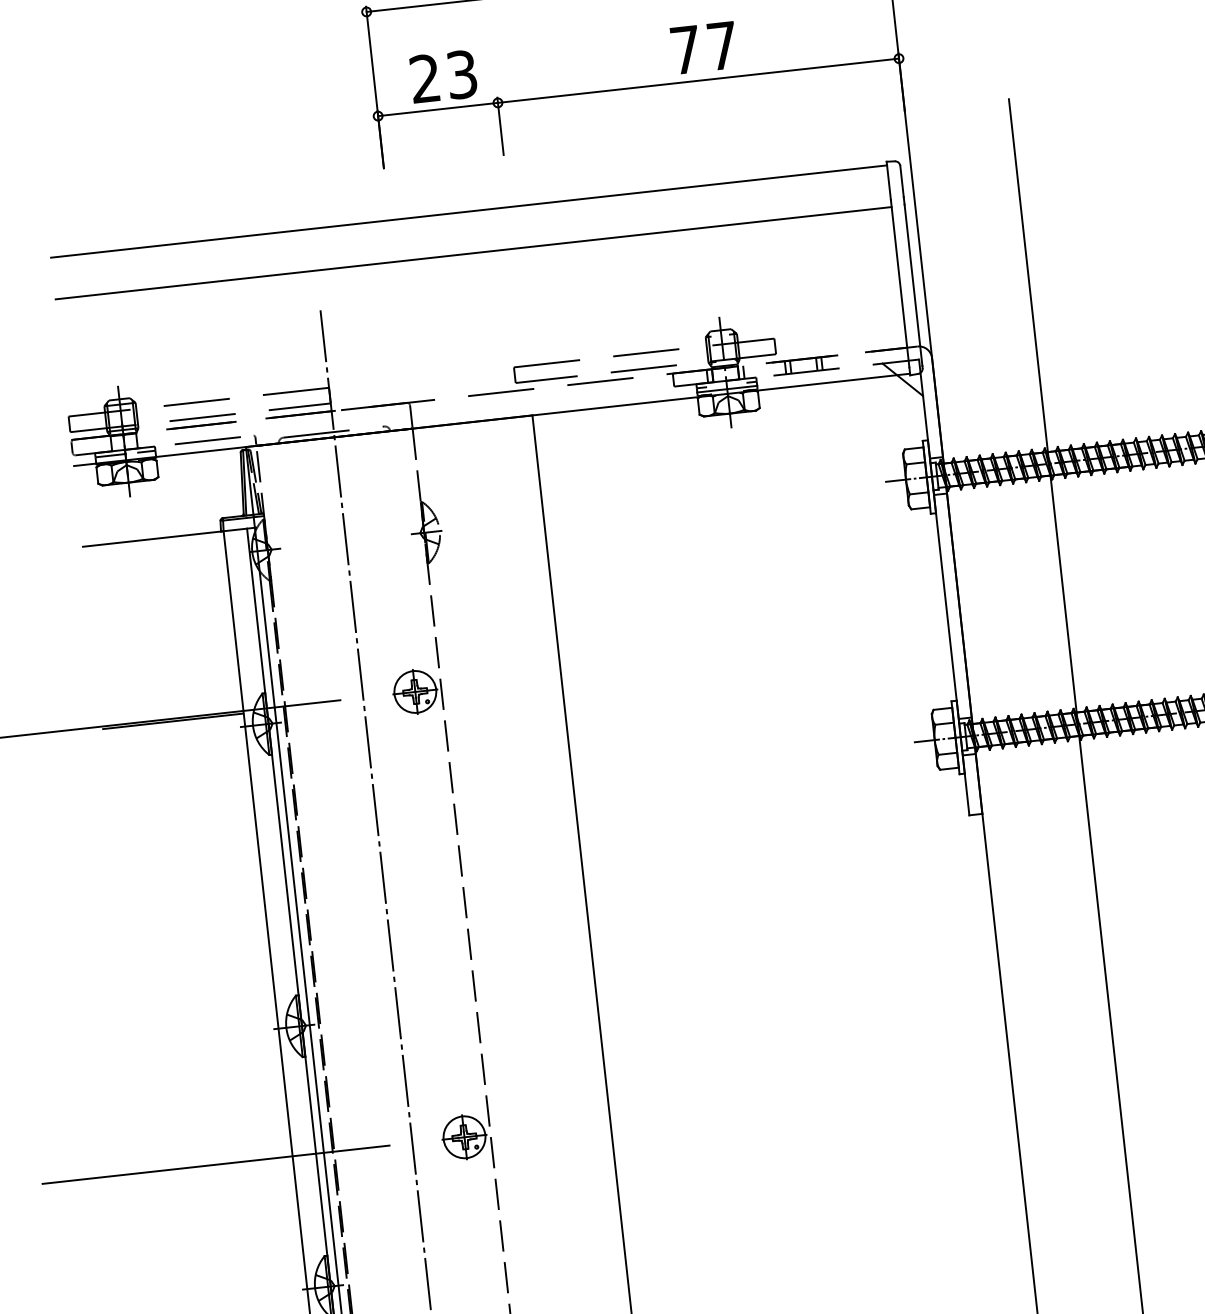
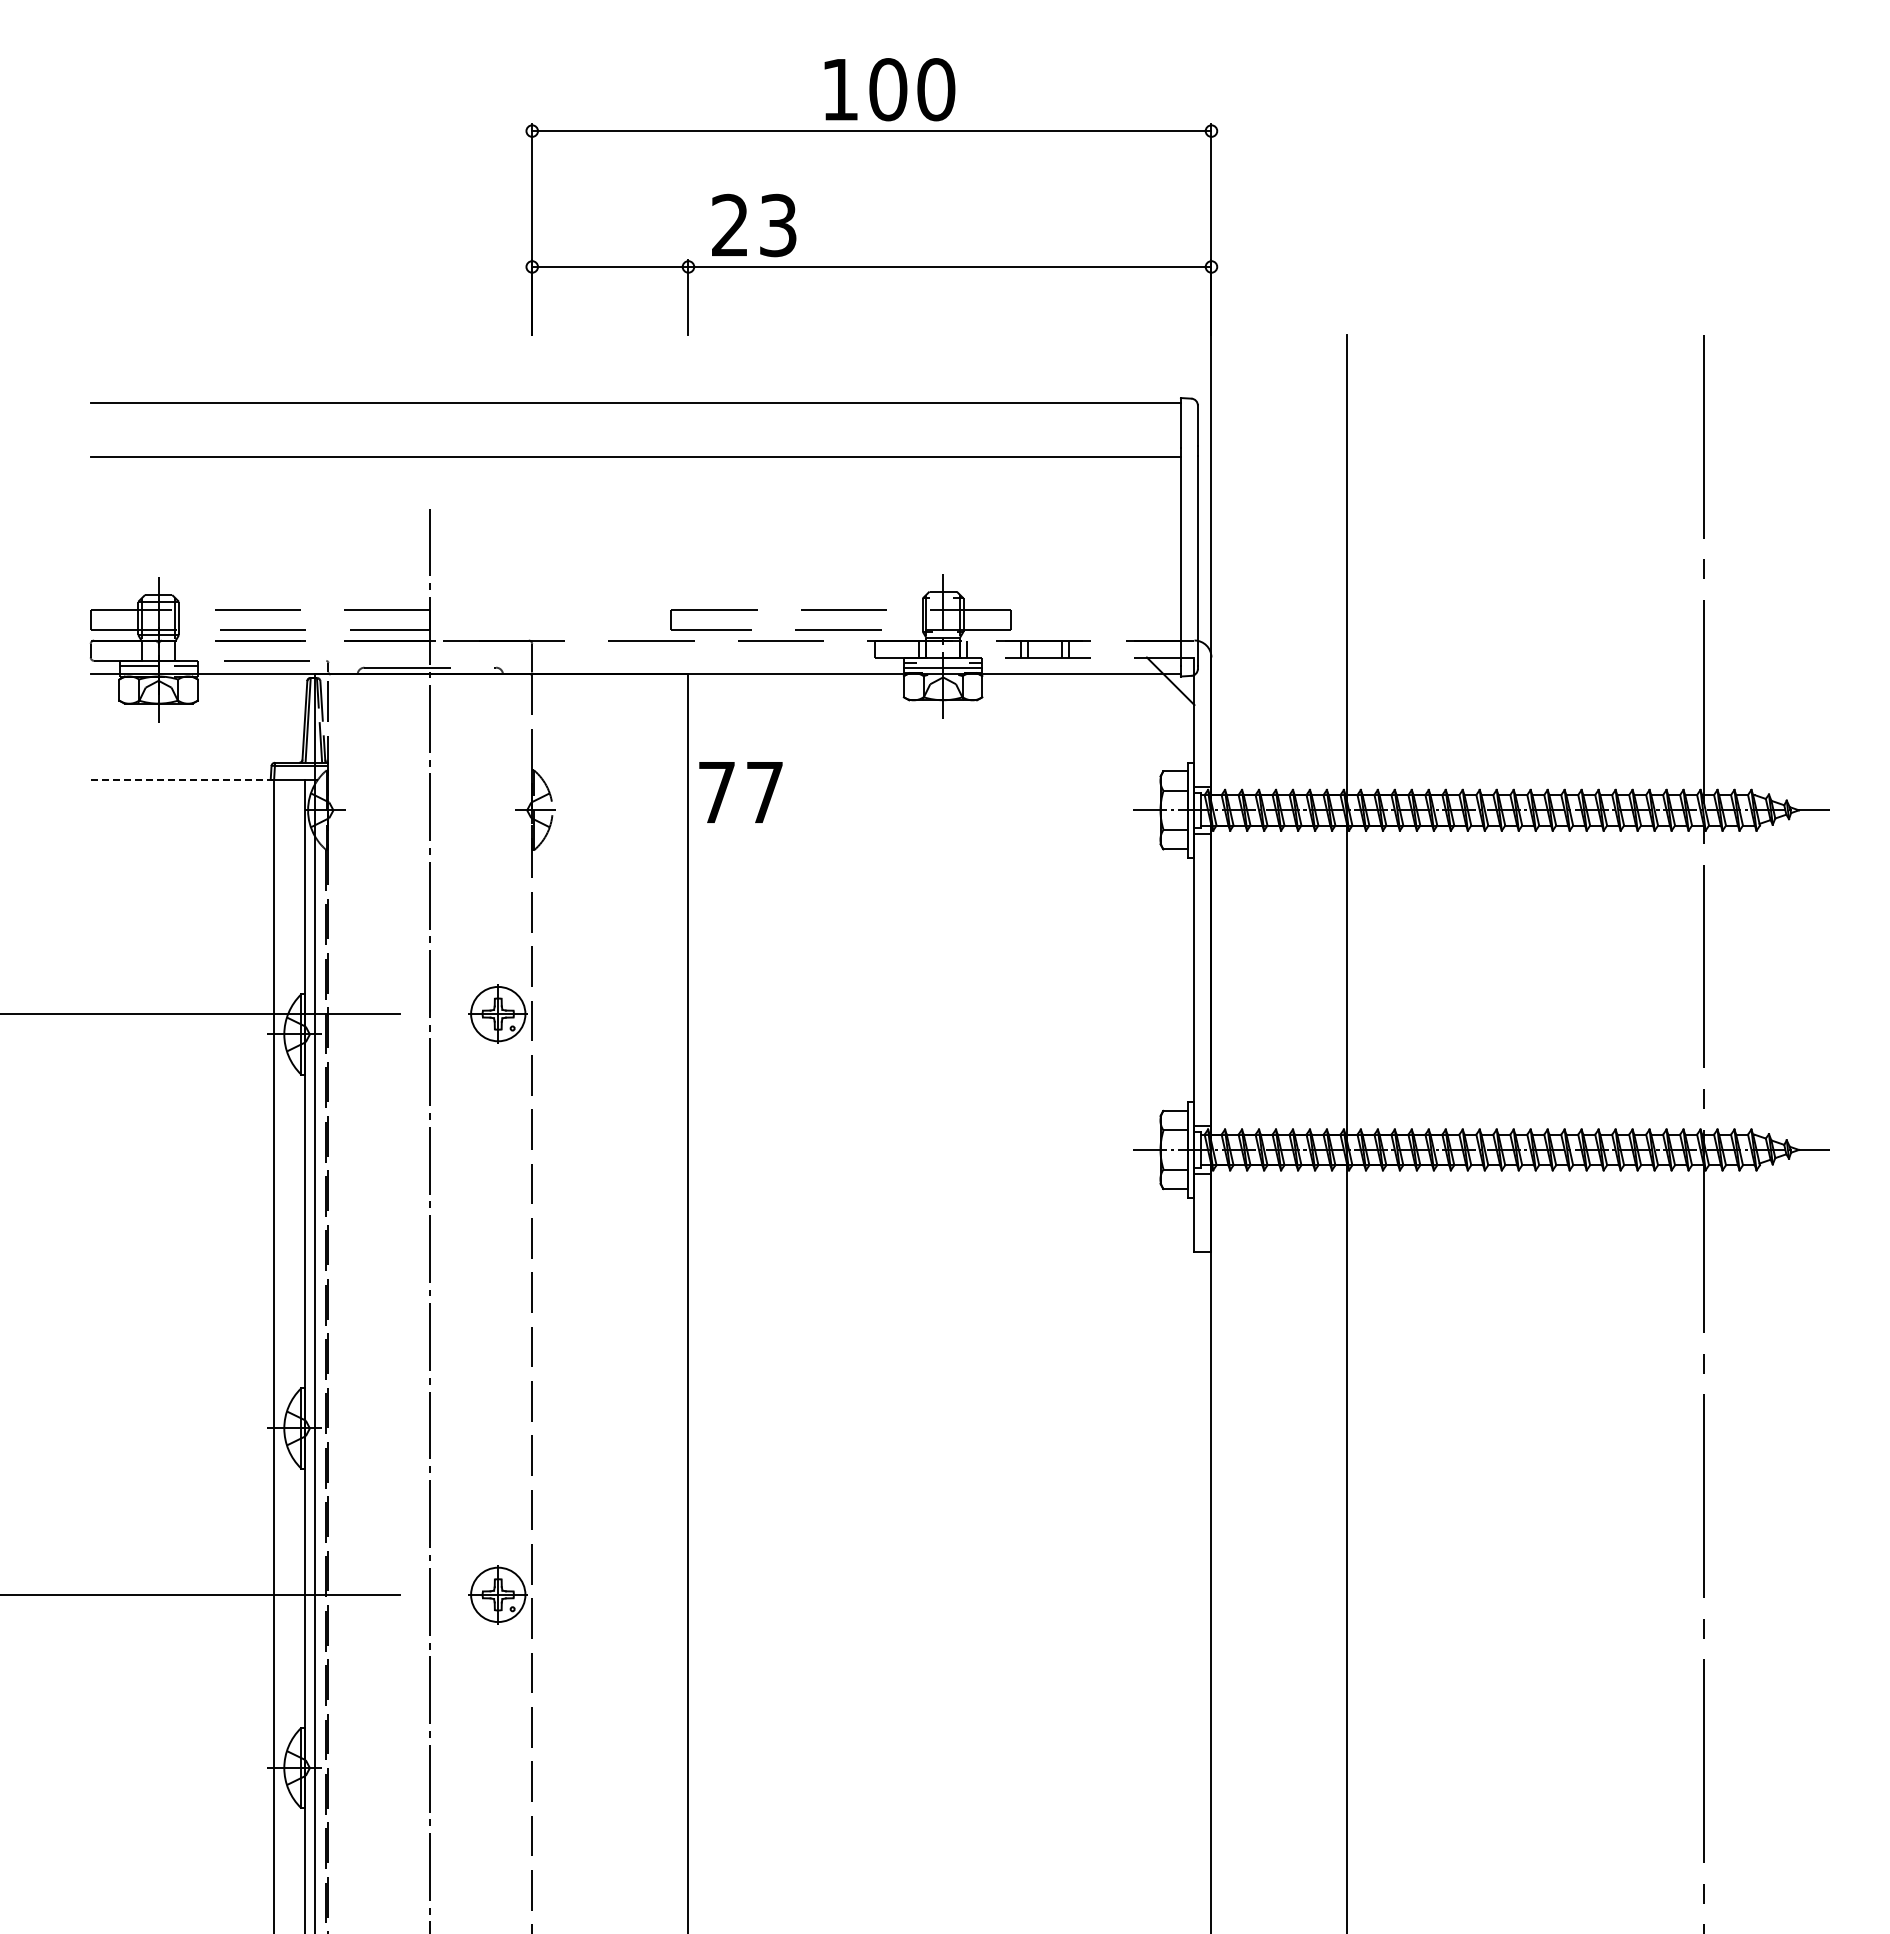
text: (703, 48) -> (740, 792), moved
text: (443, 76) -> (754, 225), moved
line: (153, 538) -> (182, 779), solid -> dashed
line: (172, 721) -> (181, 1017), removed

